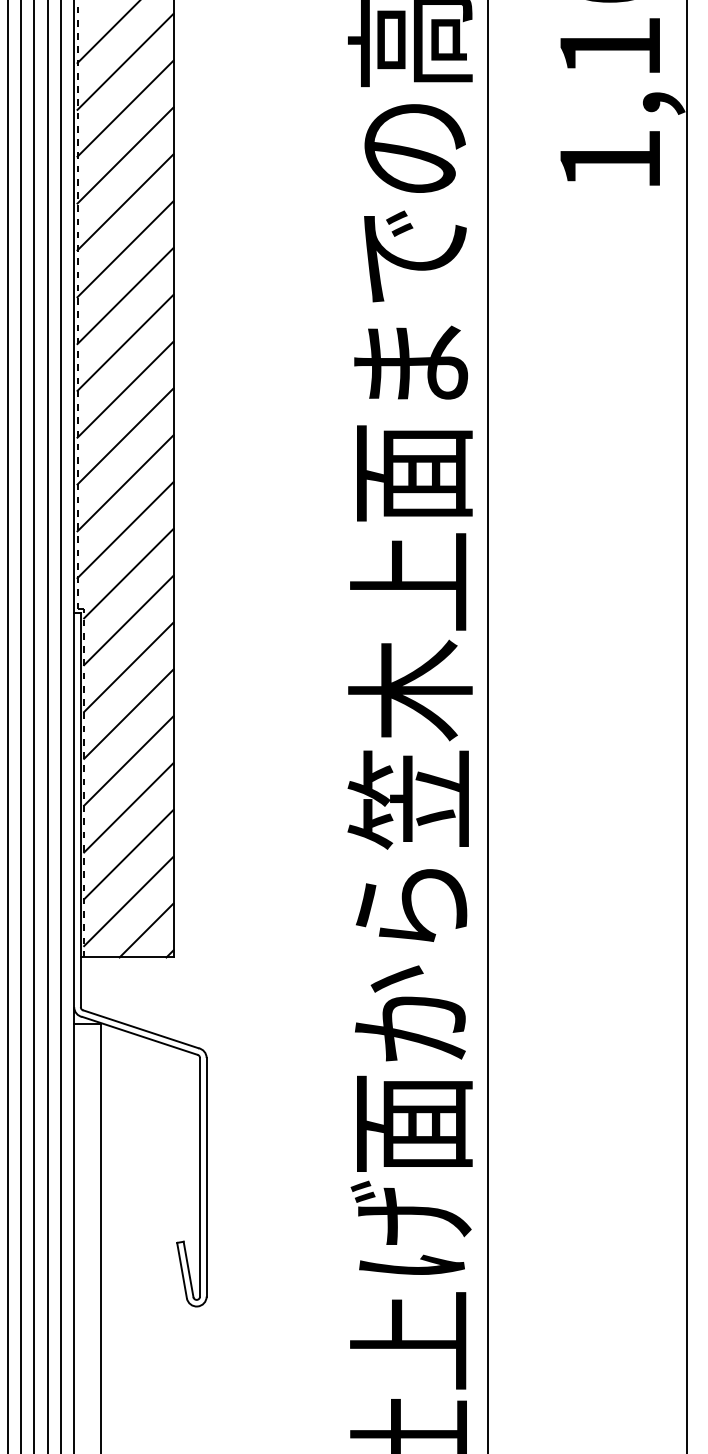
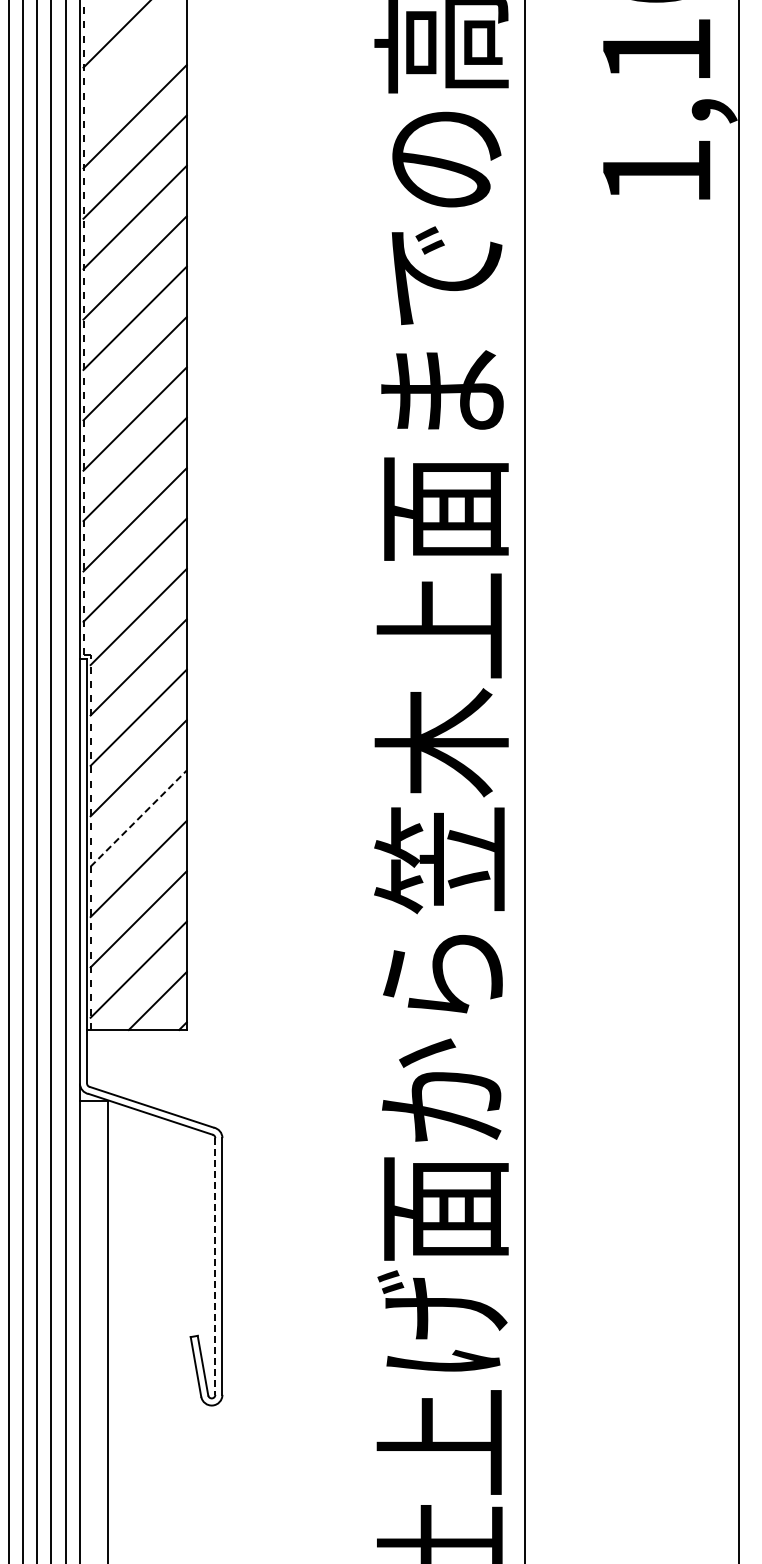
line: (124, 62) -> (134, 66), removed
line: (129, 760) -> (139, 818), solid -> dashed
line: (200, 1178) -> (215, 1267), solid -> dashed

